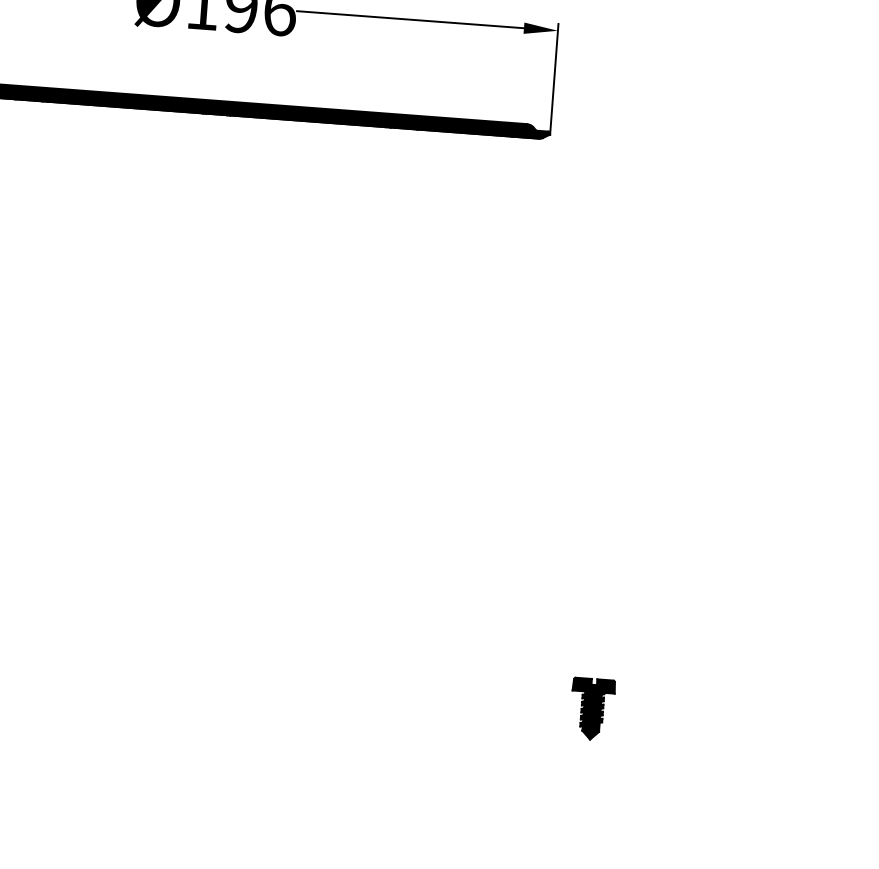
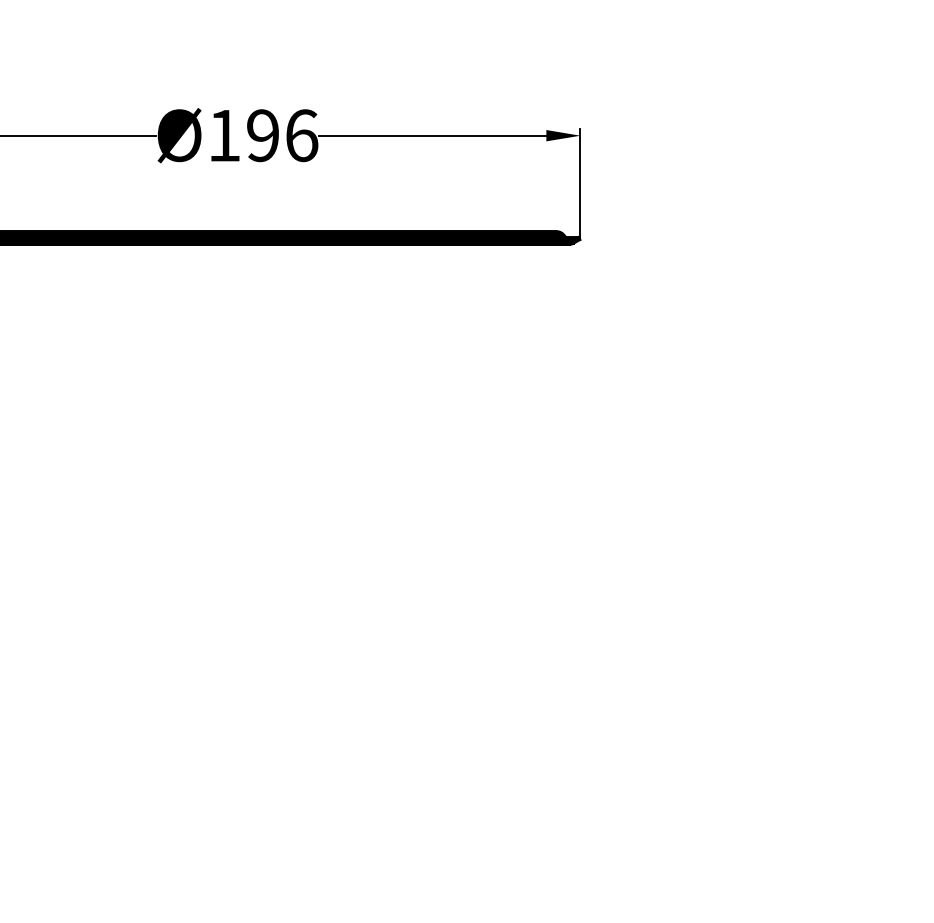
part: (592, 709) -> (665, 809), removed

